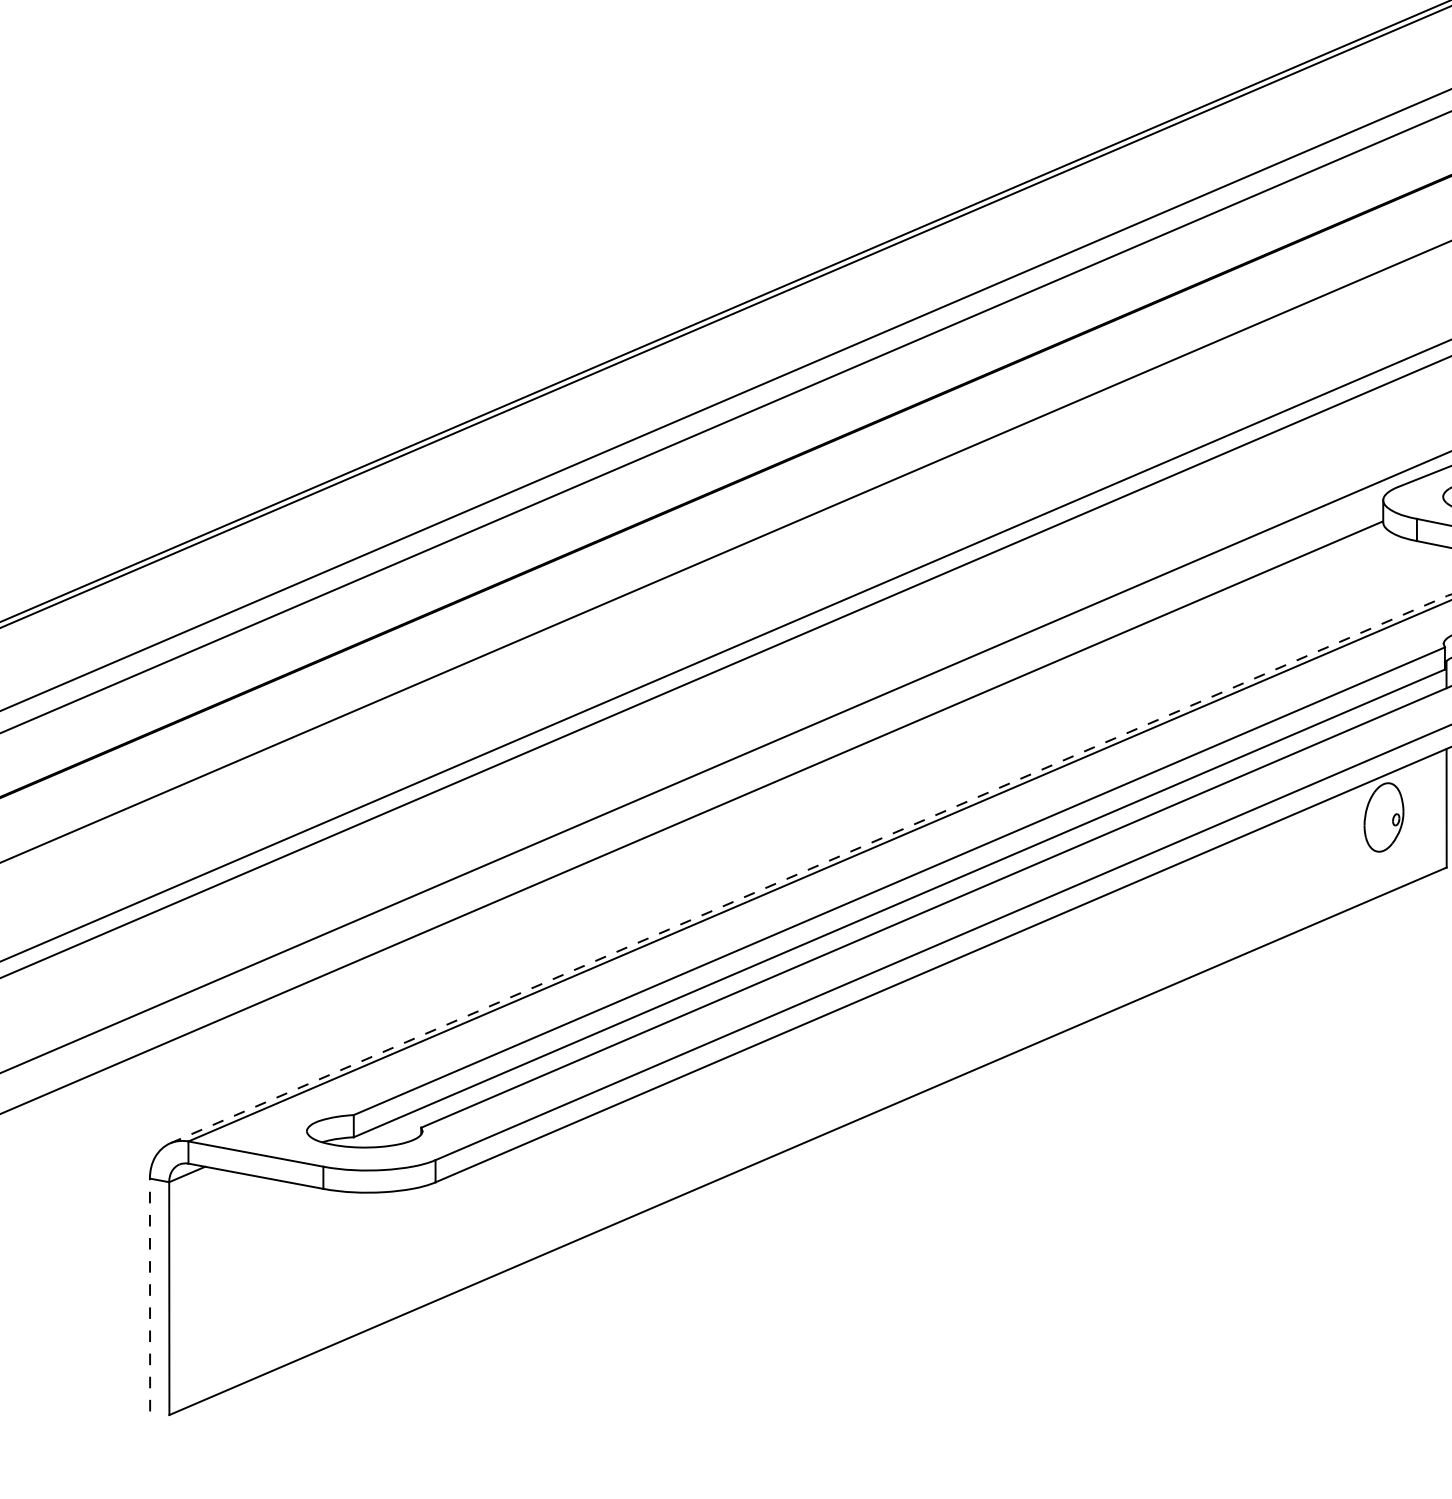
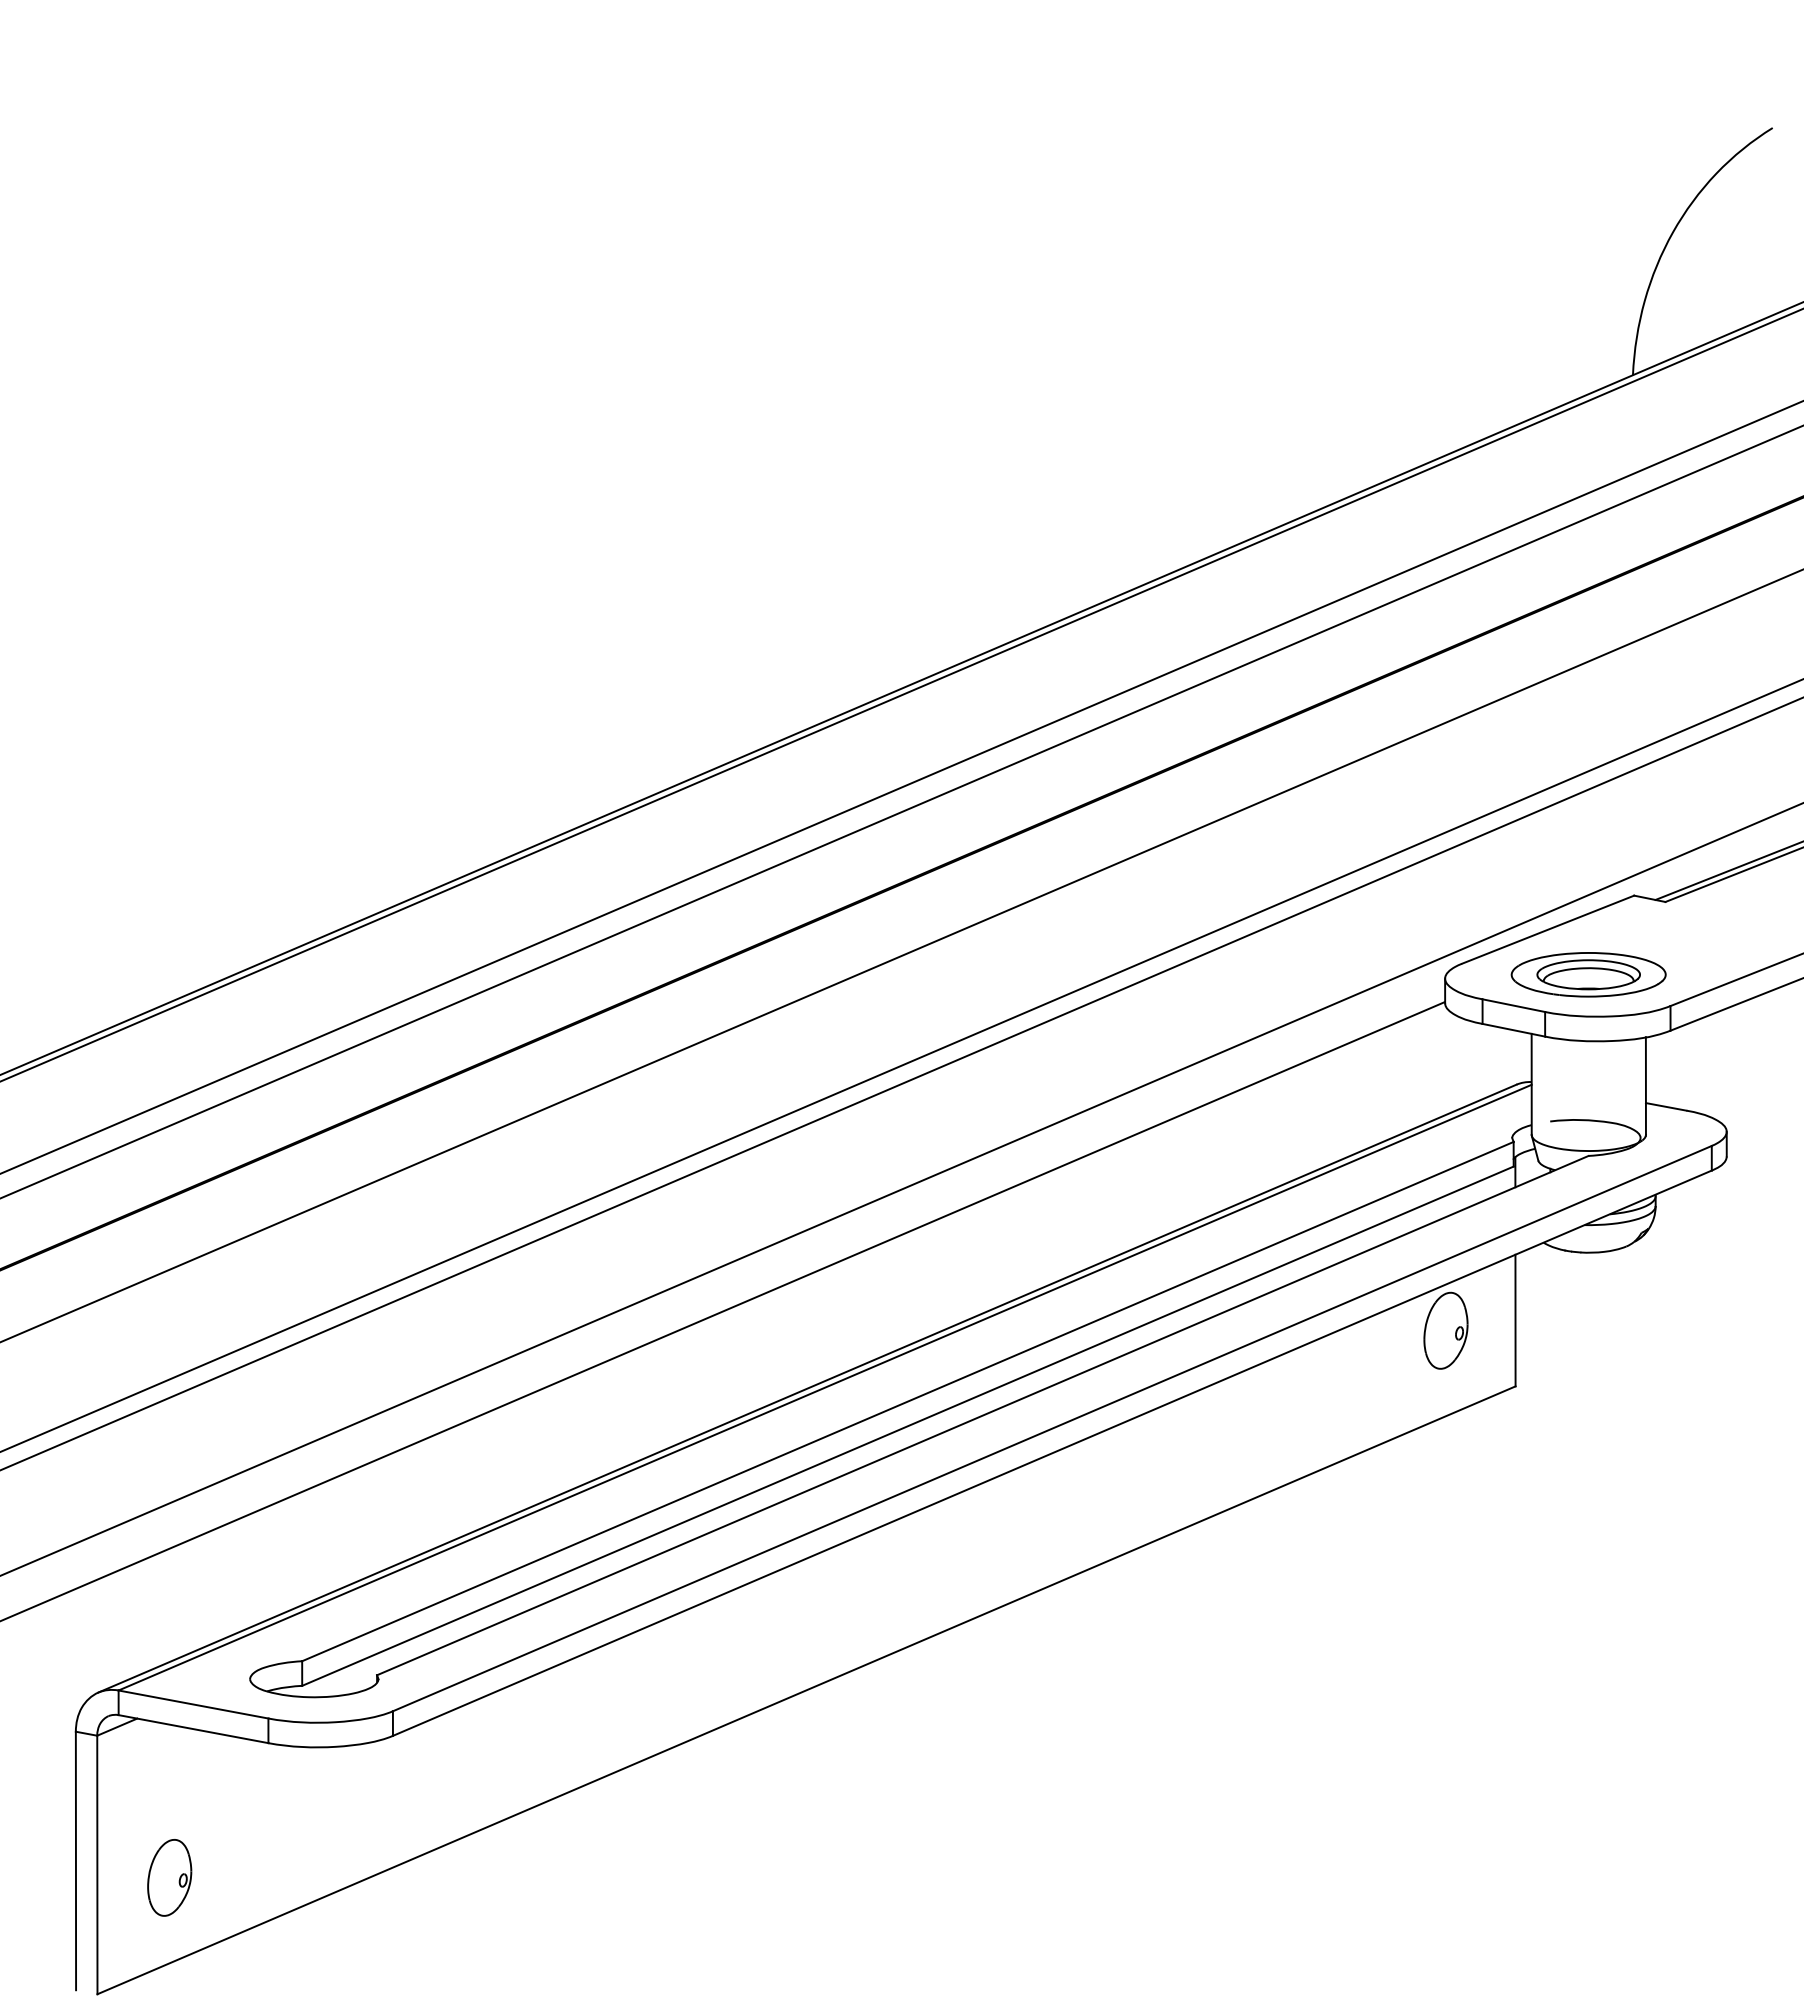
line: (808, 869) -> (807, 1388), dashed -> solid
line: (149, 1294) -> (75, 1860), dashed -> solid
part: (234, 1309) -> (169, 1877), added

